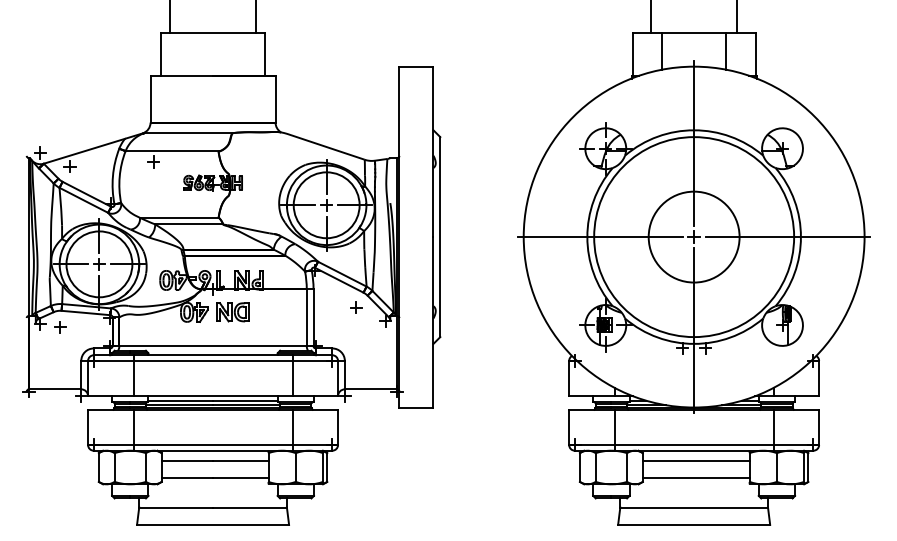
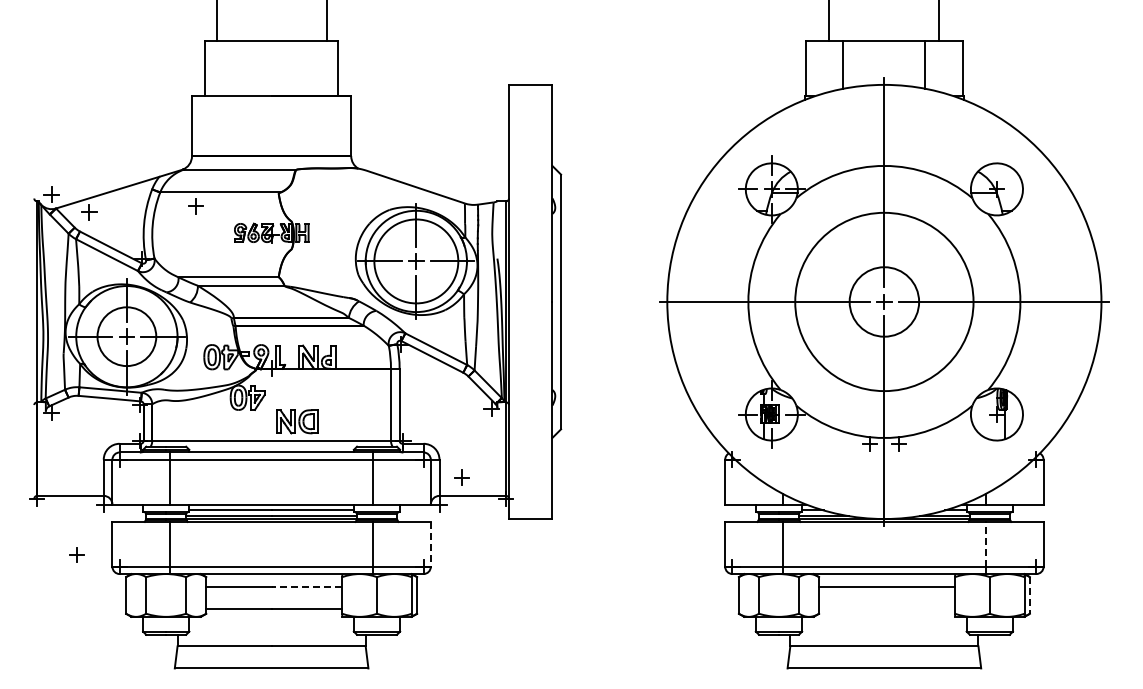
circle: (694, 236) -> (884, 301), size x0.6
circle: (694, 236) -> (884, 301), size x0.7
circle: (99, 264) -> (126, 336), size x0.7
part: (355, 307) -> (461, 477), moved
part: (233, 312) -> (297, 421), moved
part: (59, 327) -> (76, 554), moved
line: (773, 426) -> (985, 543), solid -> dashed
line: (337, 427) -> (430, 544), solid -> dashed
line: (240, 460) -> (306, 586), solid -> dashed
line: (808, 467) -> (1029, 595), solid -> dashed
line: (696, 477) -> (887, 608), removed

